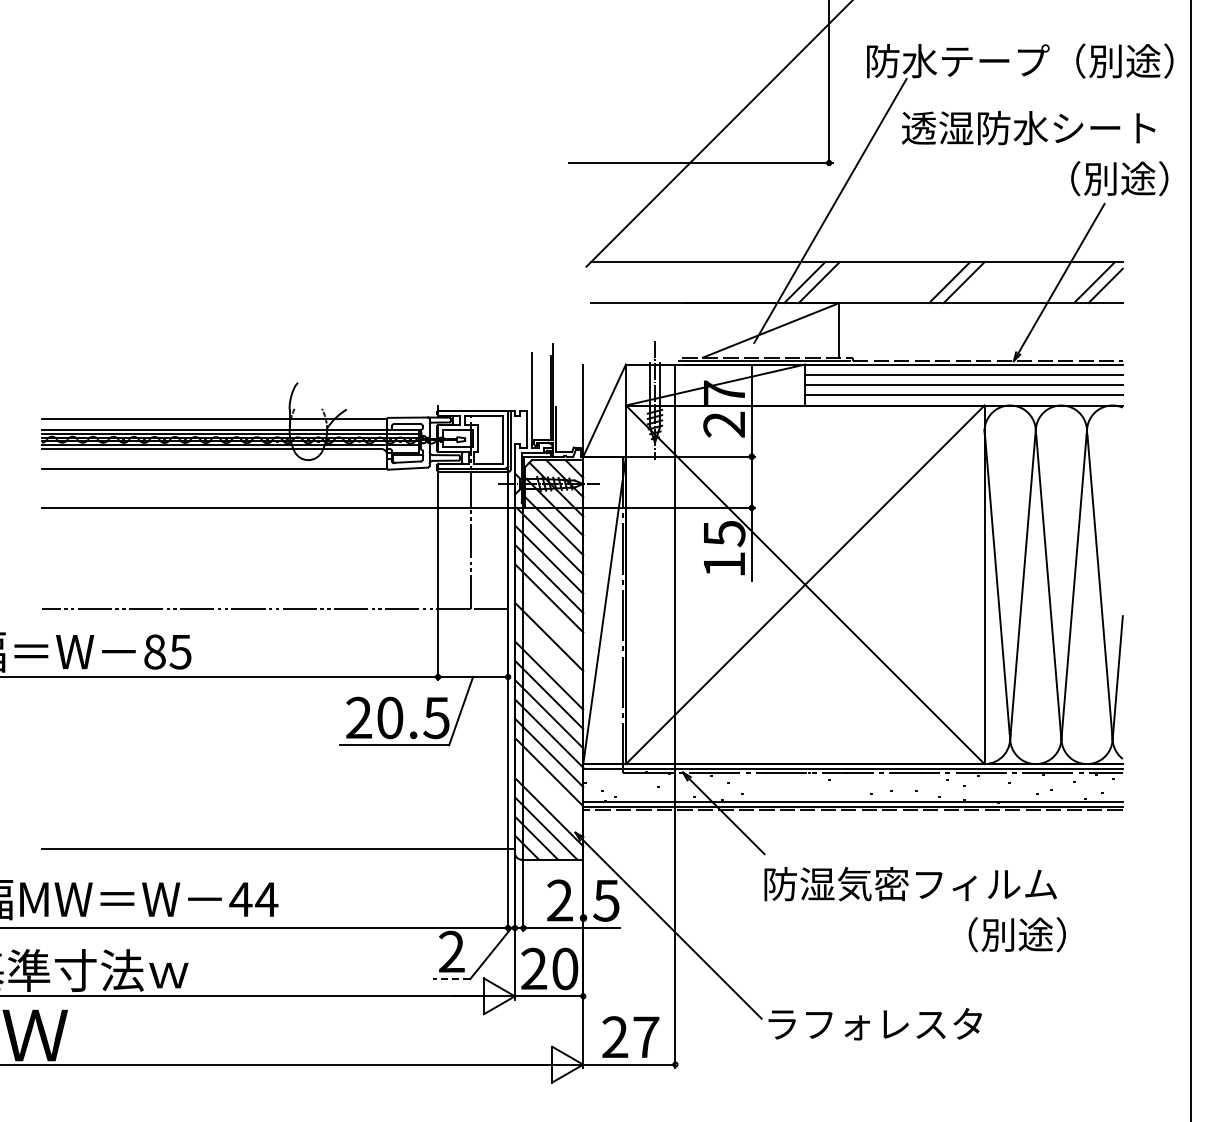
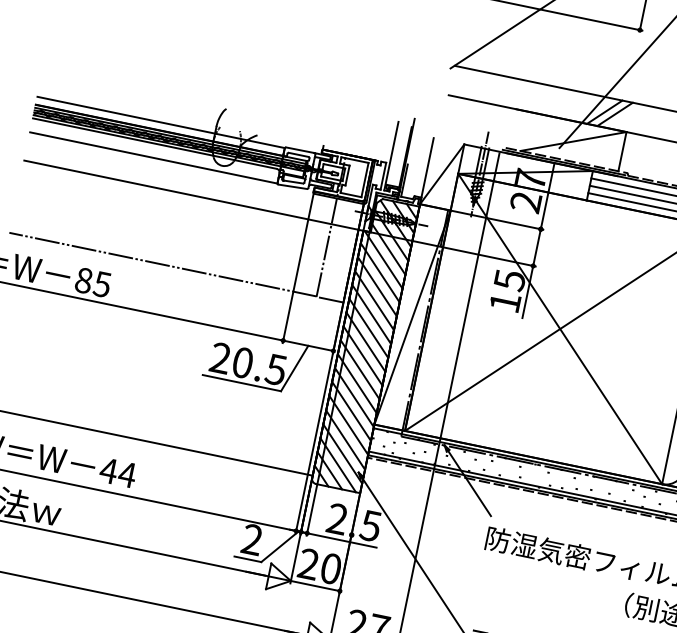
line: (548, 617) -> (371, 314), added
line: (548, 656) -> (365, 342), added
line: (548, 792) -> (345, 439), added
line: (451, 979) -> (247, 559), dashed -> solid

